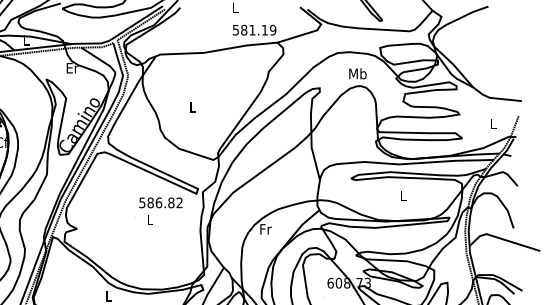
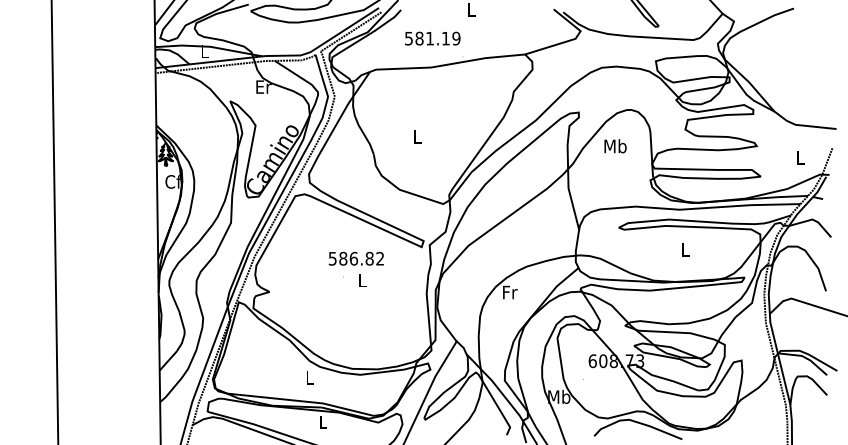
text: (254, 30) -> (432, 38), moved
text: (357, 74) -> (615, 146), moved
text: (160, 202) -> (355, 258), moved

